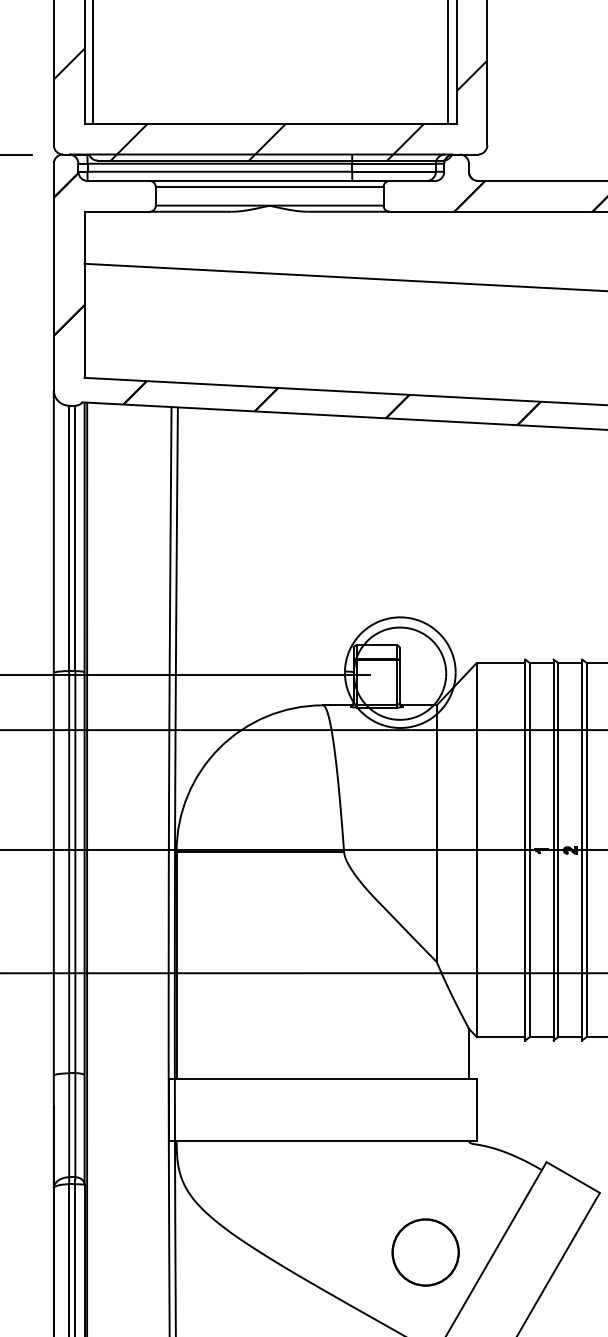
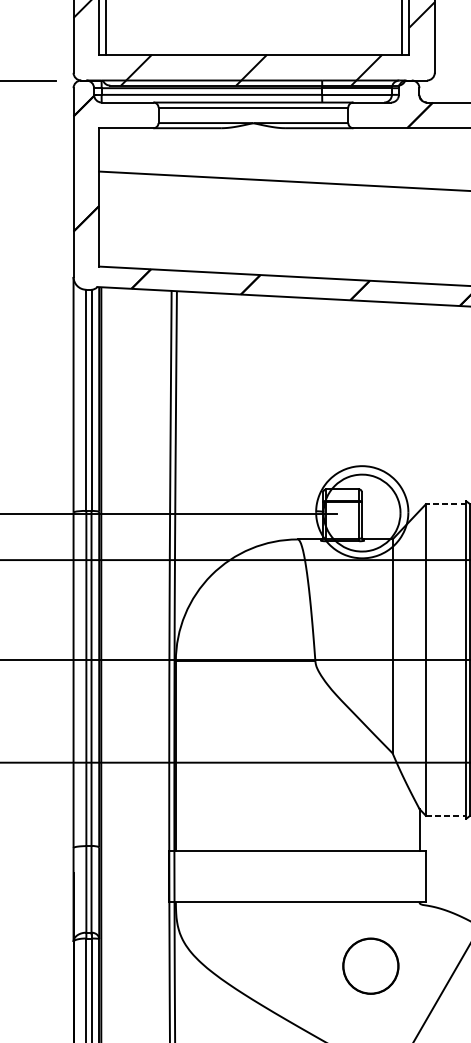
line: (500, 663) -> (445, 504), solid -> dashed
line: (501, 1037) -> (446, 816), solid -> dashed
circle: (425, 1252) -> (370, 966), moved

